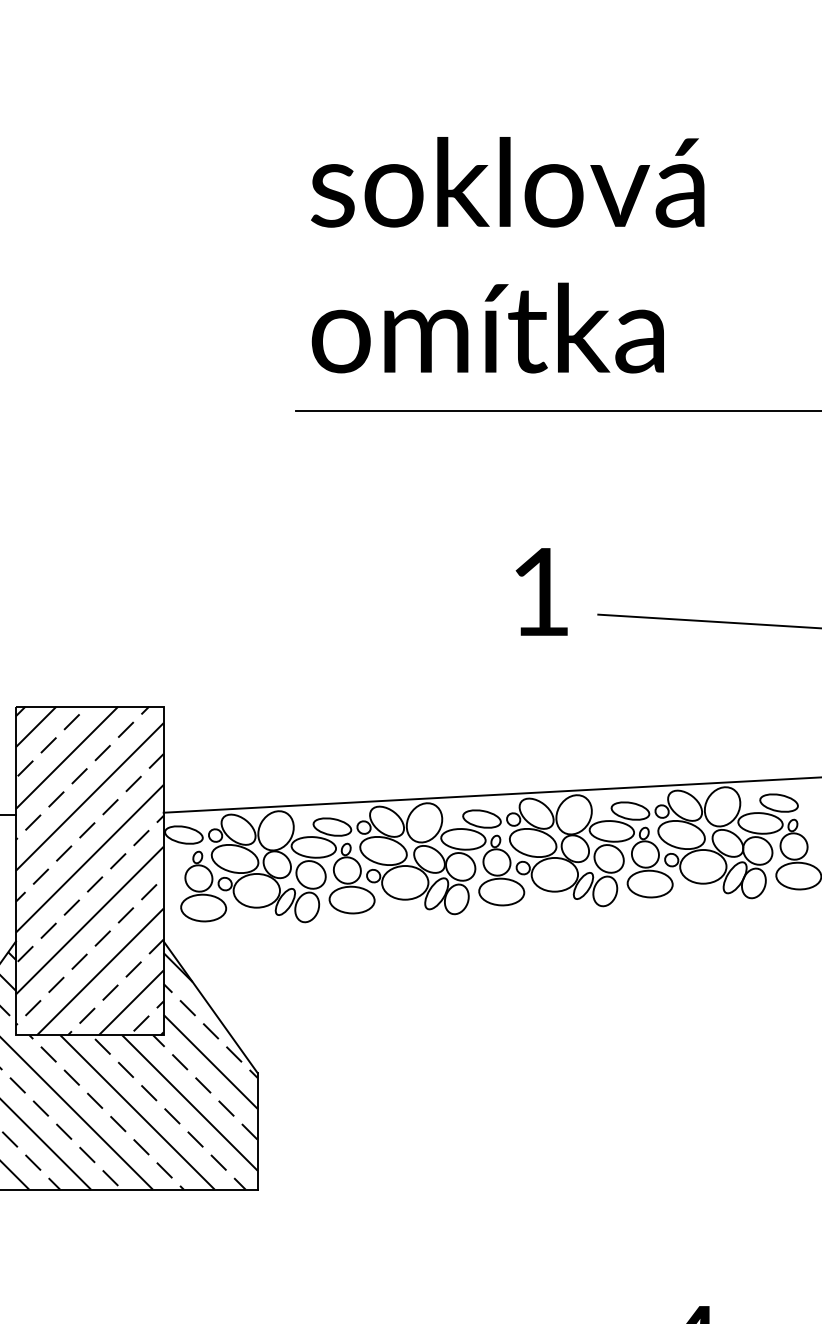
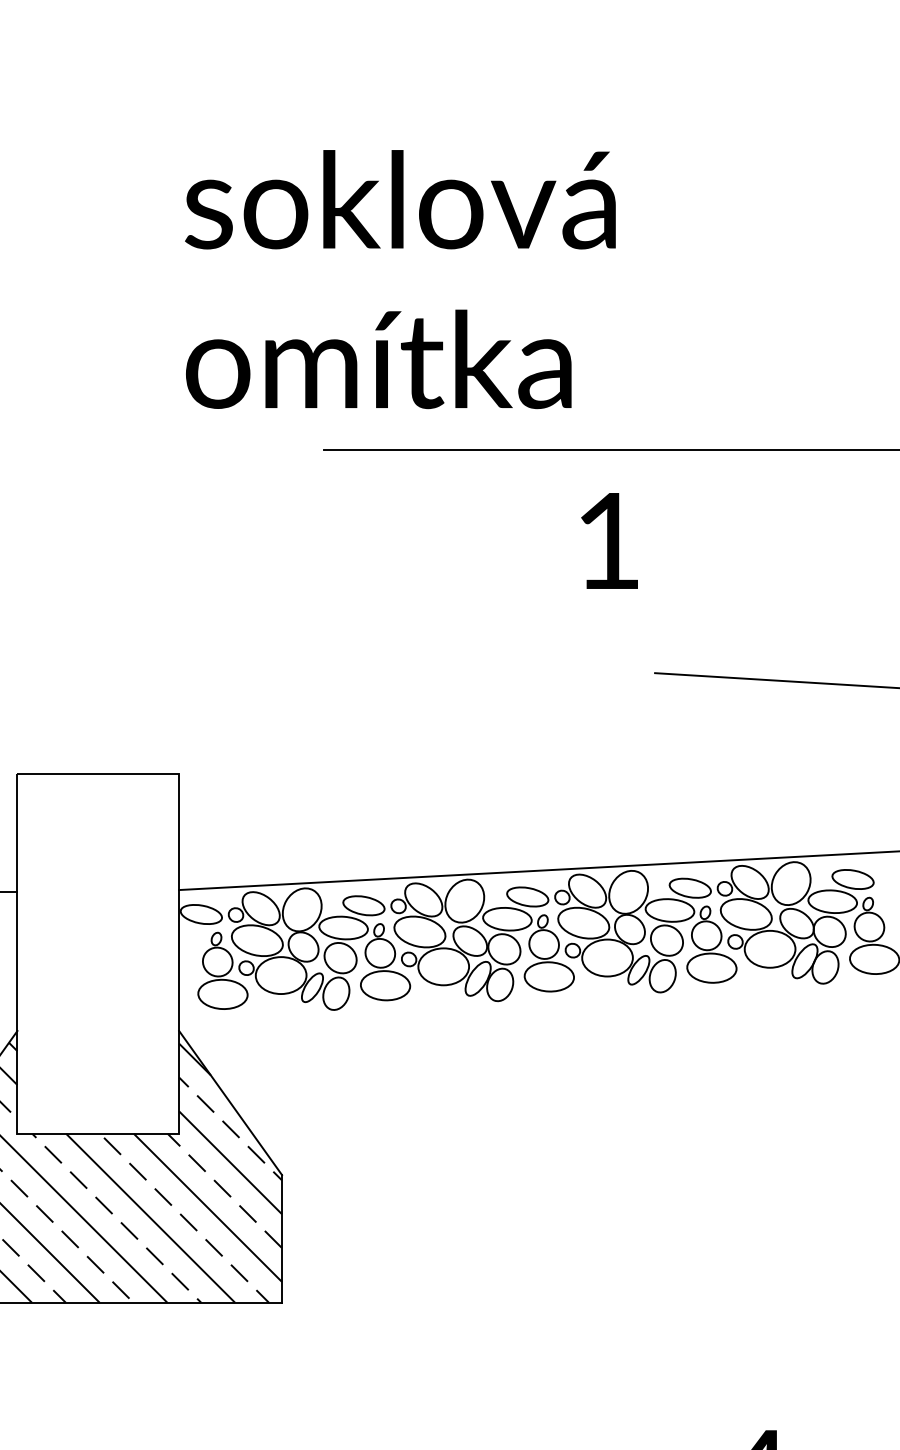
text: (507, 255) -> (400, 279), moved
text: (541, 591) -> (609, 540), moved
hatch: (89, 870) -> (97, 953), removed

